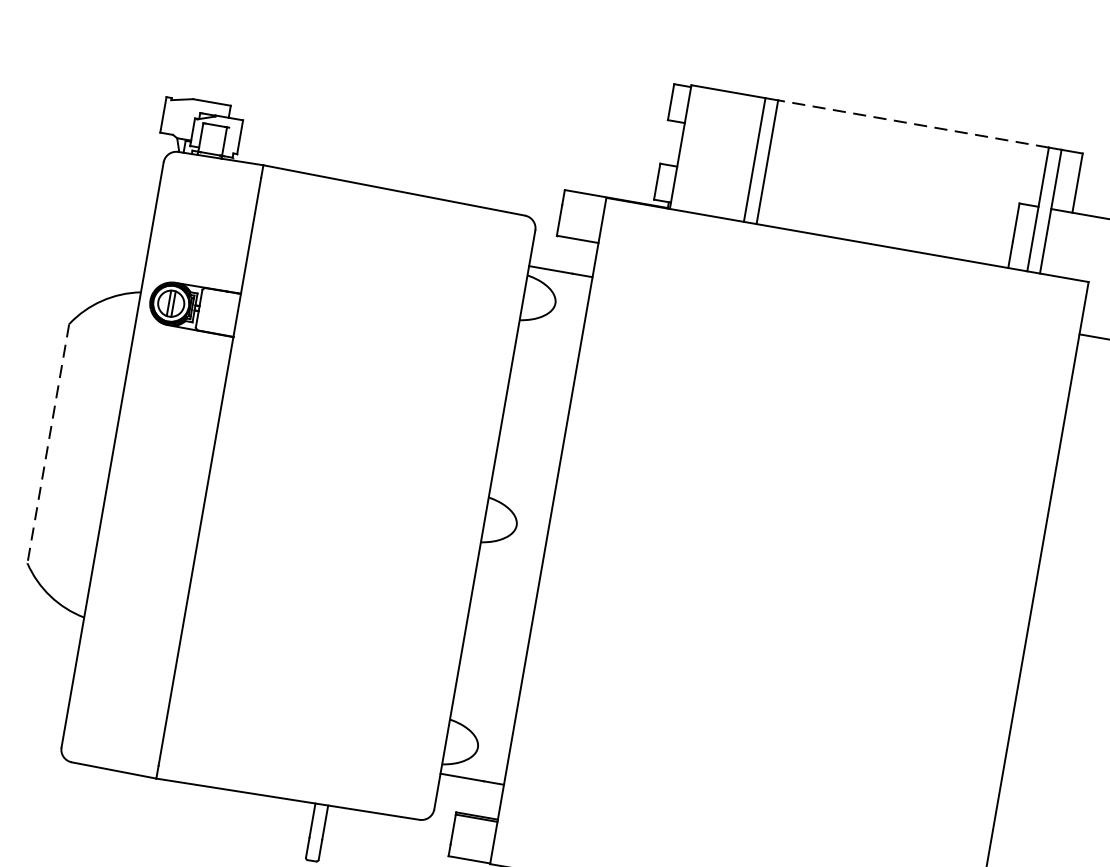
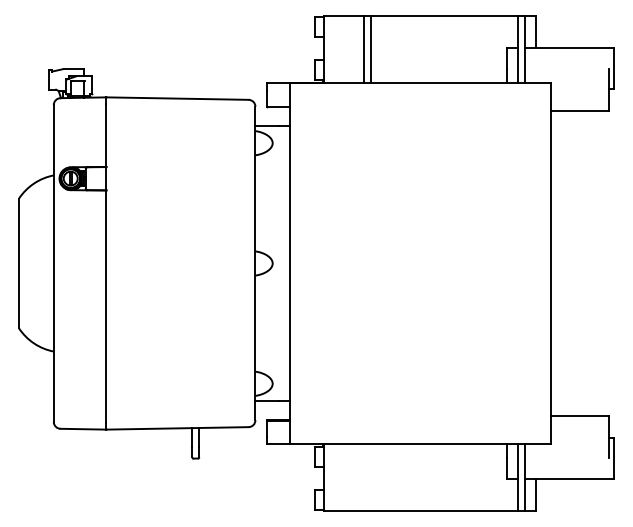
line: (911, 124) -> (443, 16), dashed -> solid
line: (47, 443) -> (18, 263), dashed -> solid

